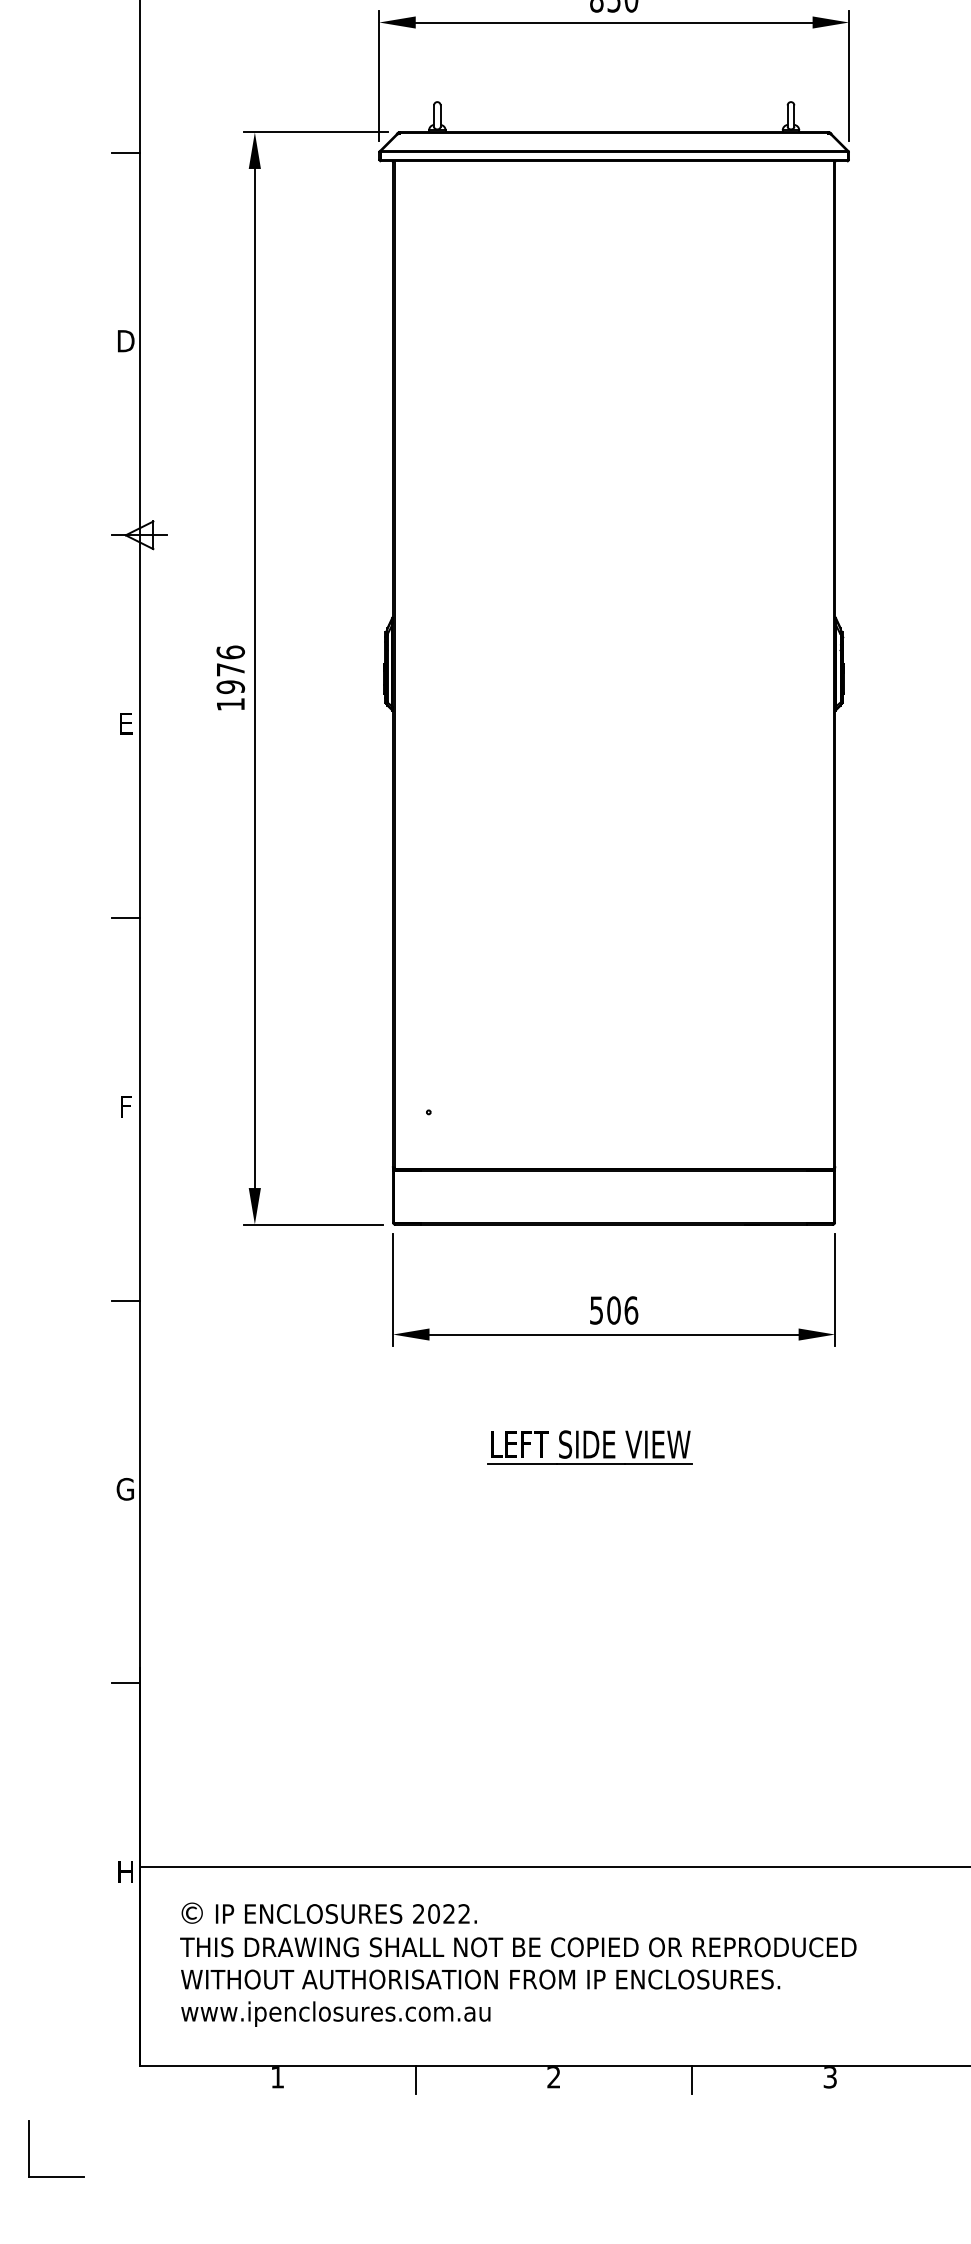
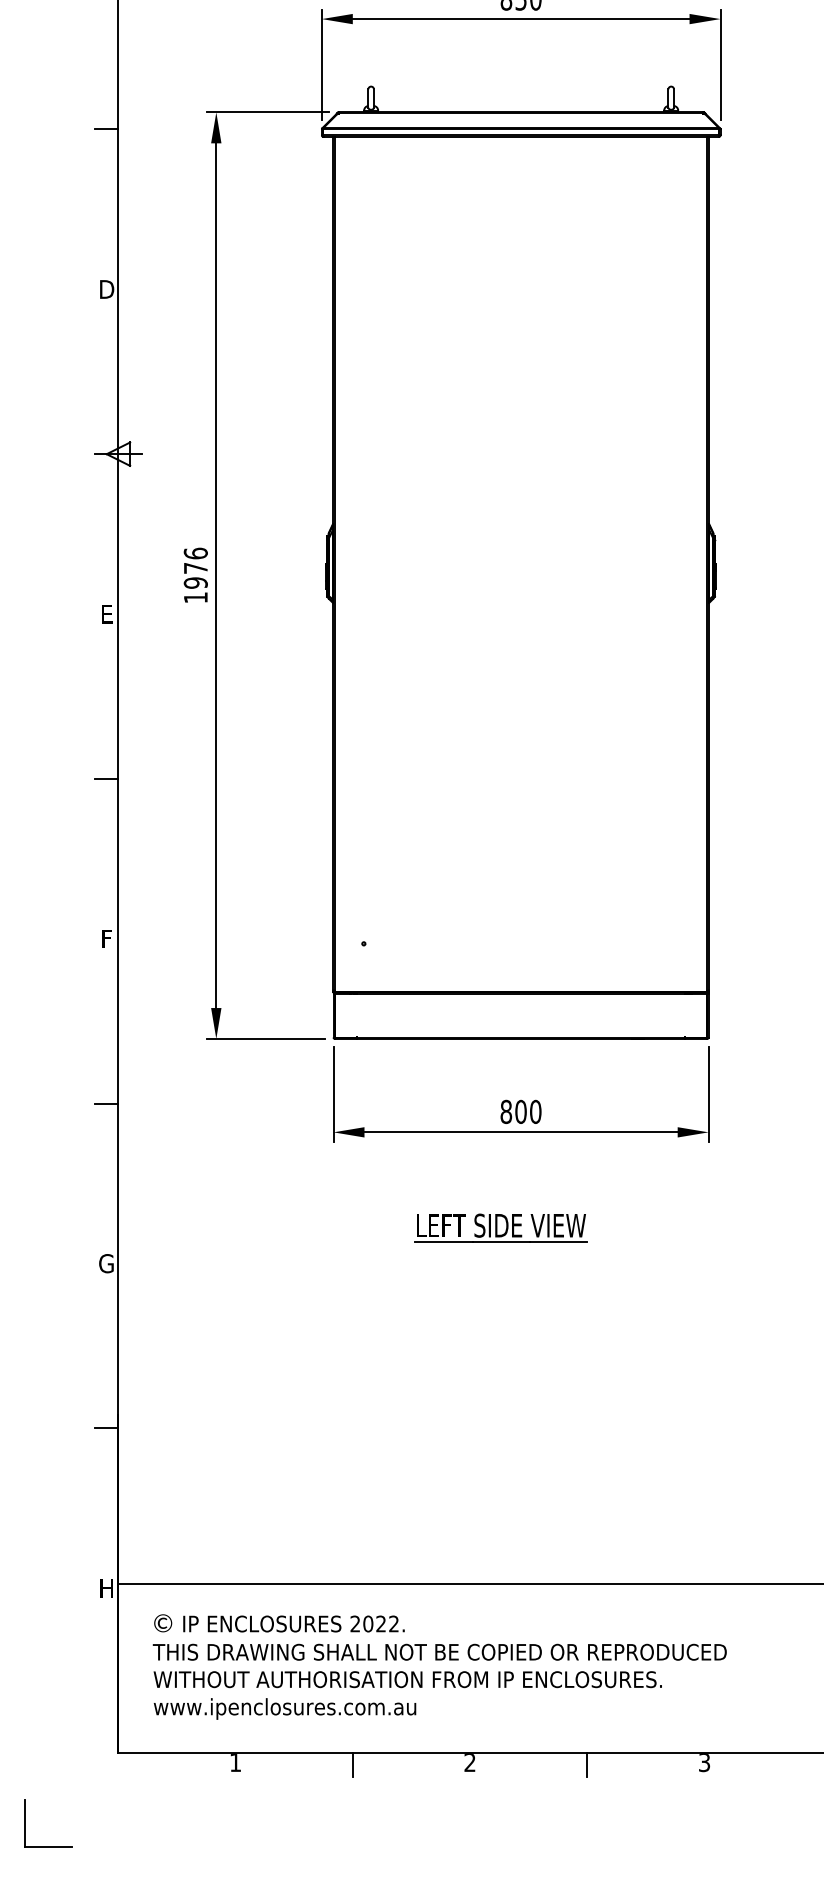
text: (613, 1310) -> (520, 1111), 506 -> 800

